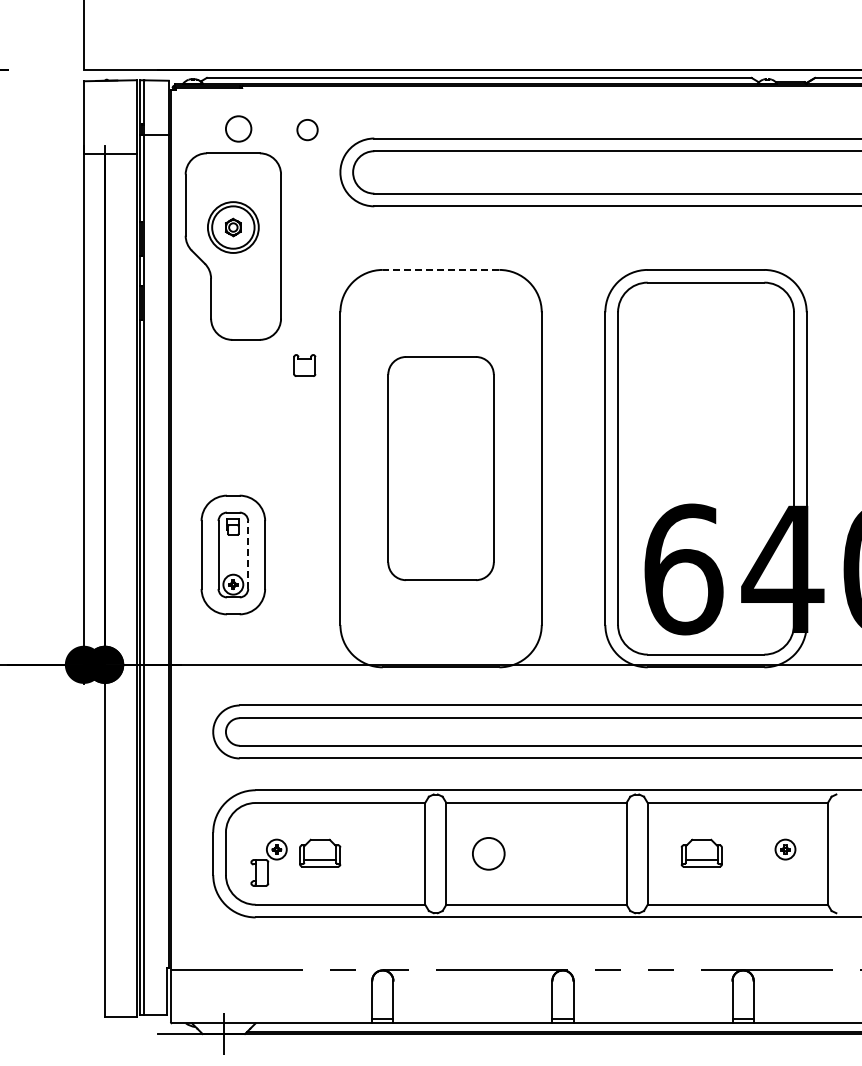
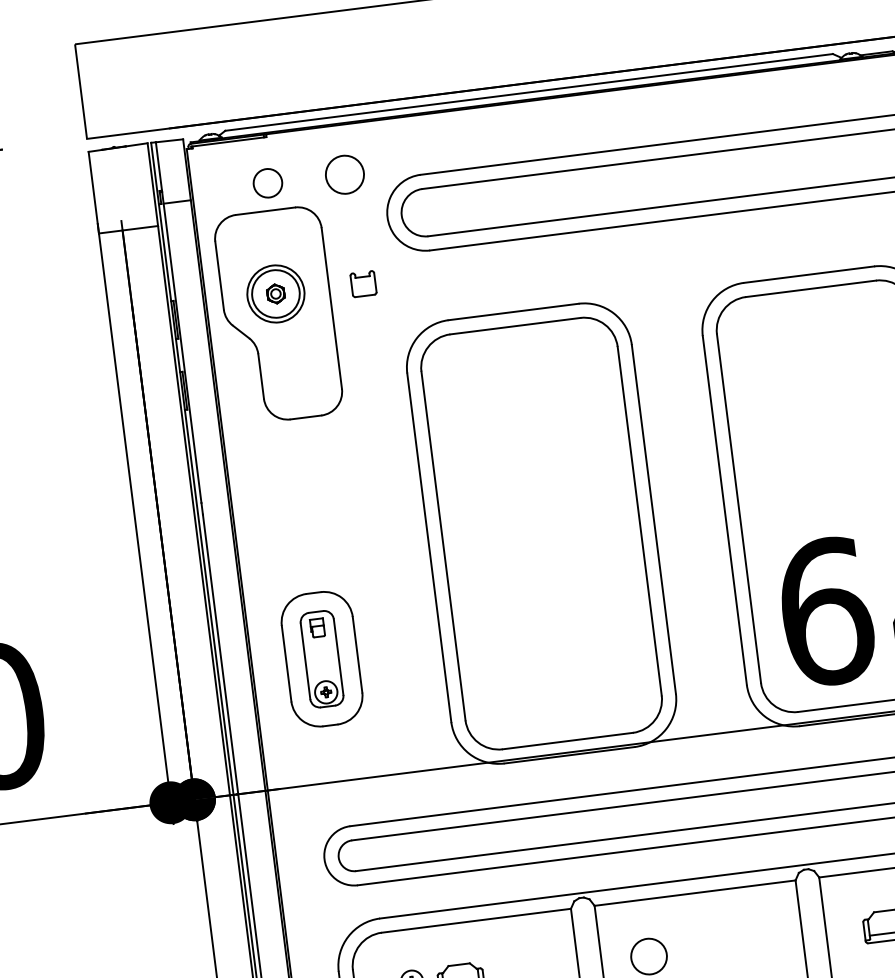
circle: (307, 130) -> (344, 175), size x1.67
line: (440, 269) -> (512, 311), dashed -> solid
part: (304, 365) -> (363, 284), moved
part: (440, 468) -> (540, 533), size x1.67
line: (248, 555) -> (339, 657), dashed -> solid

